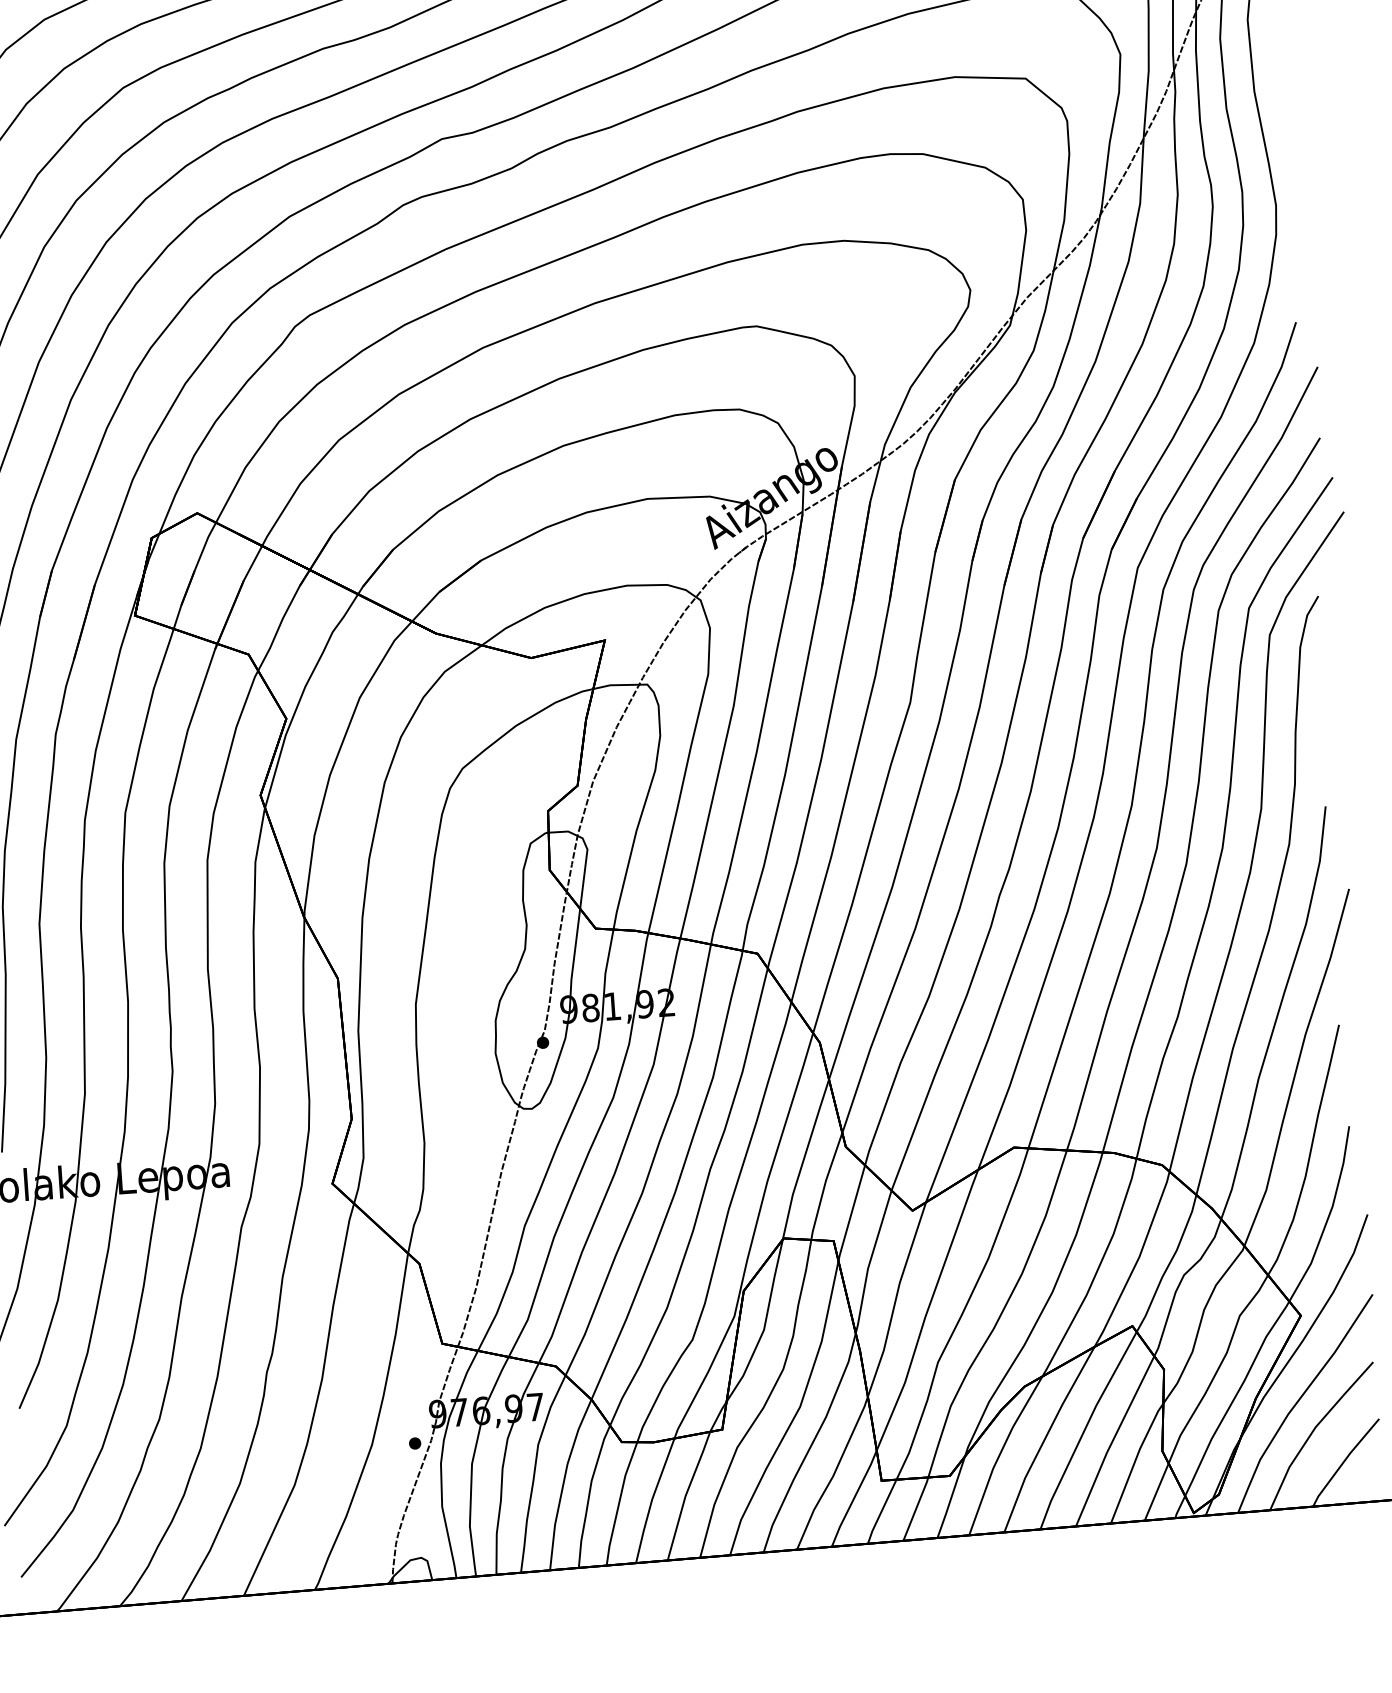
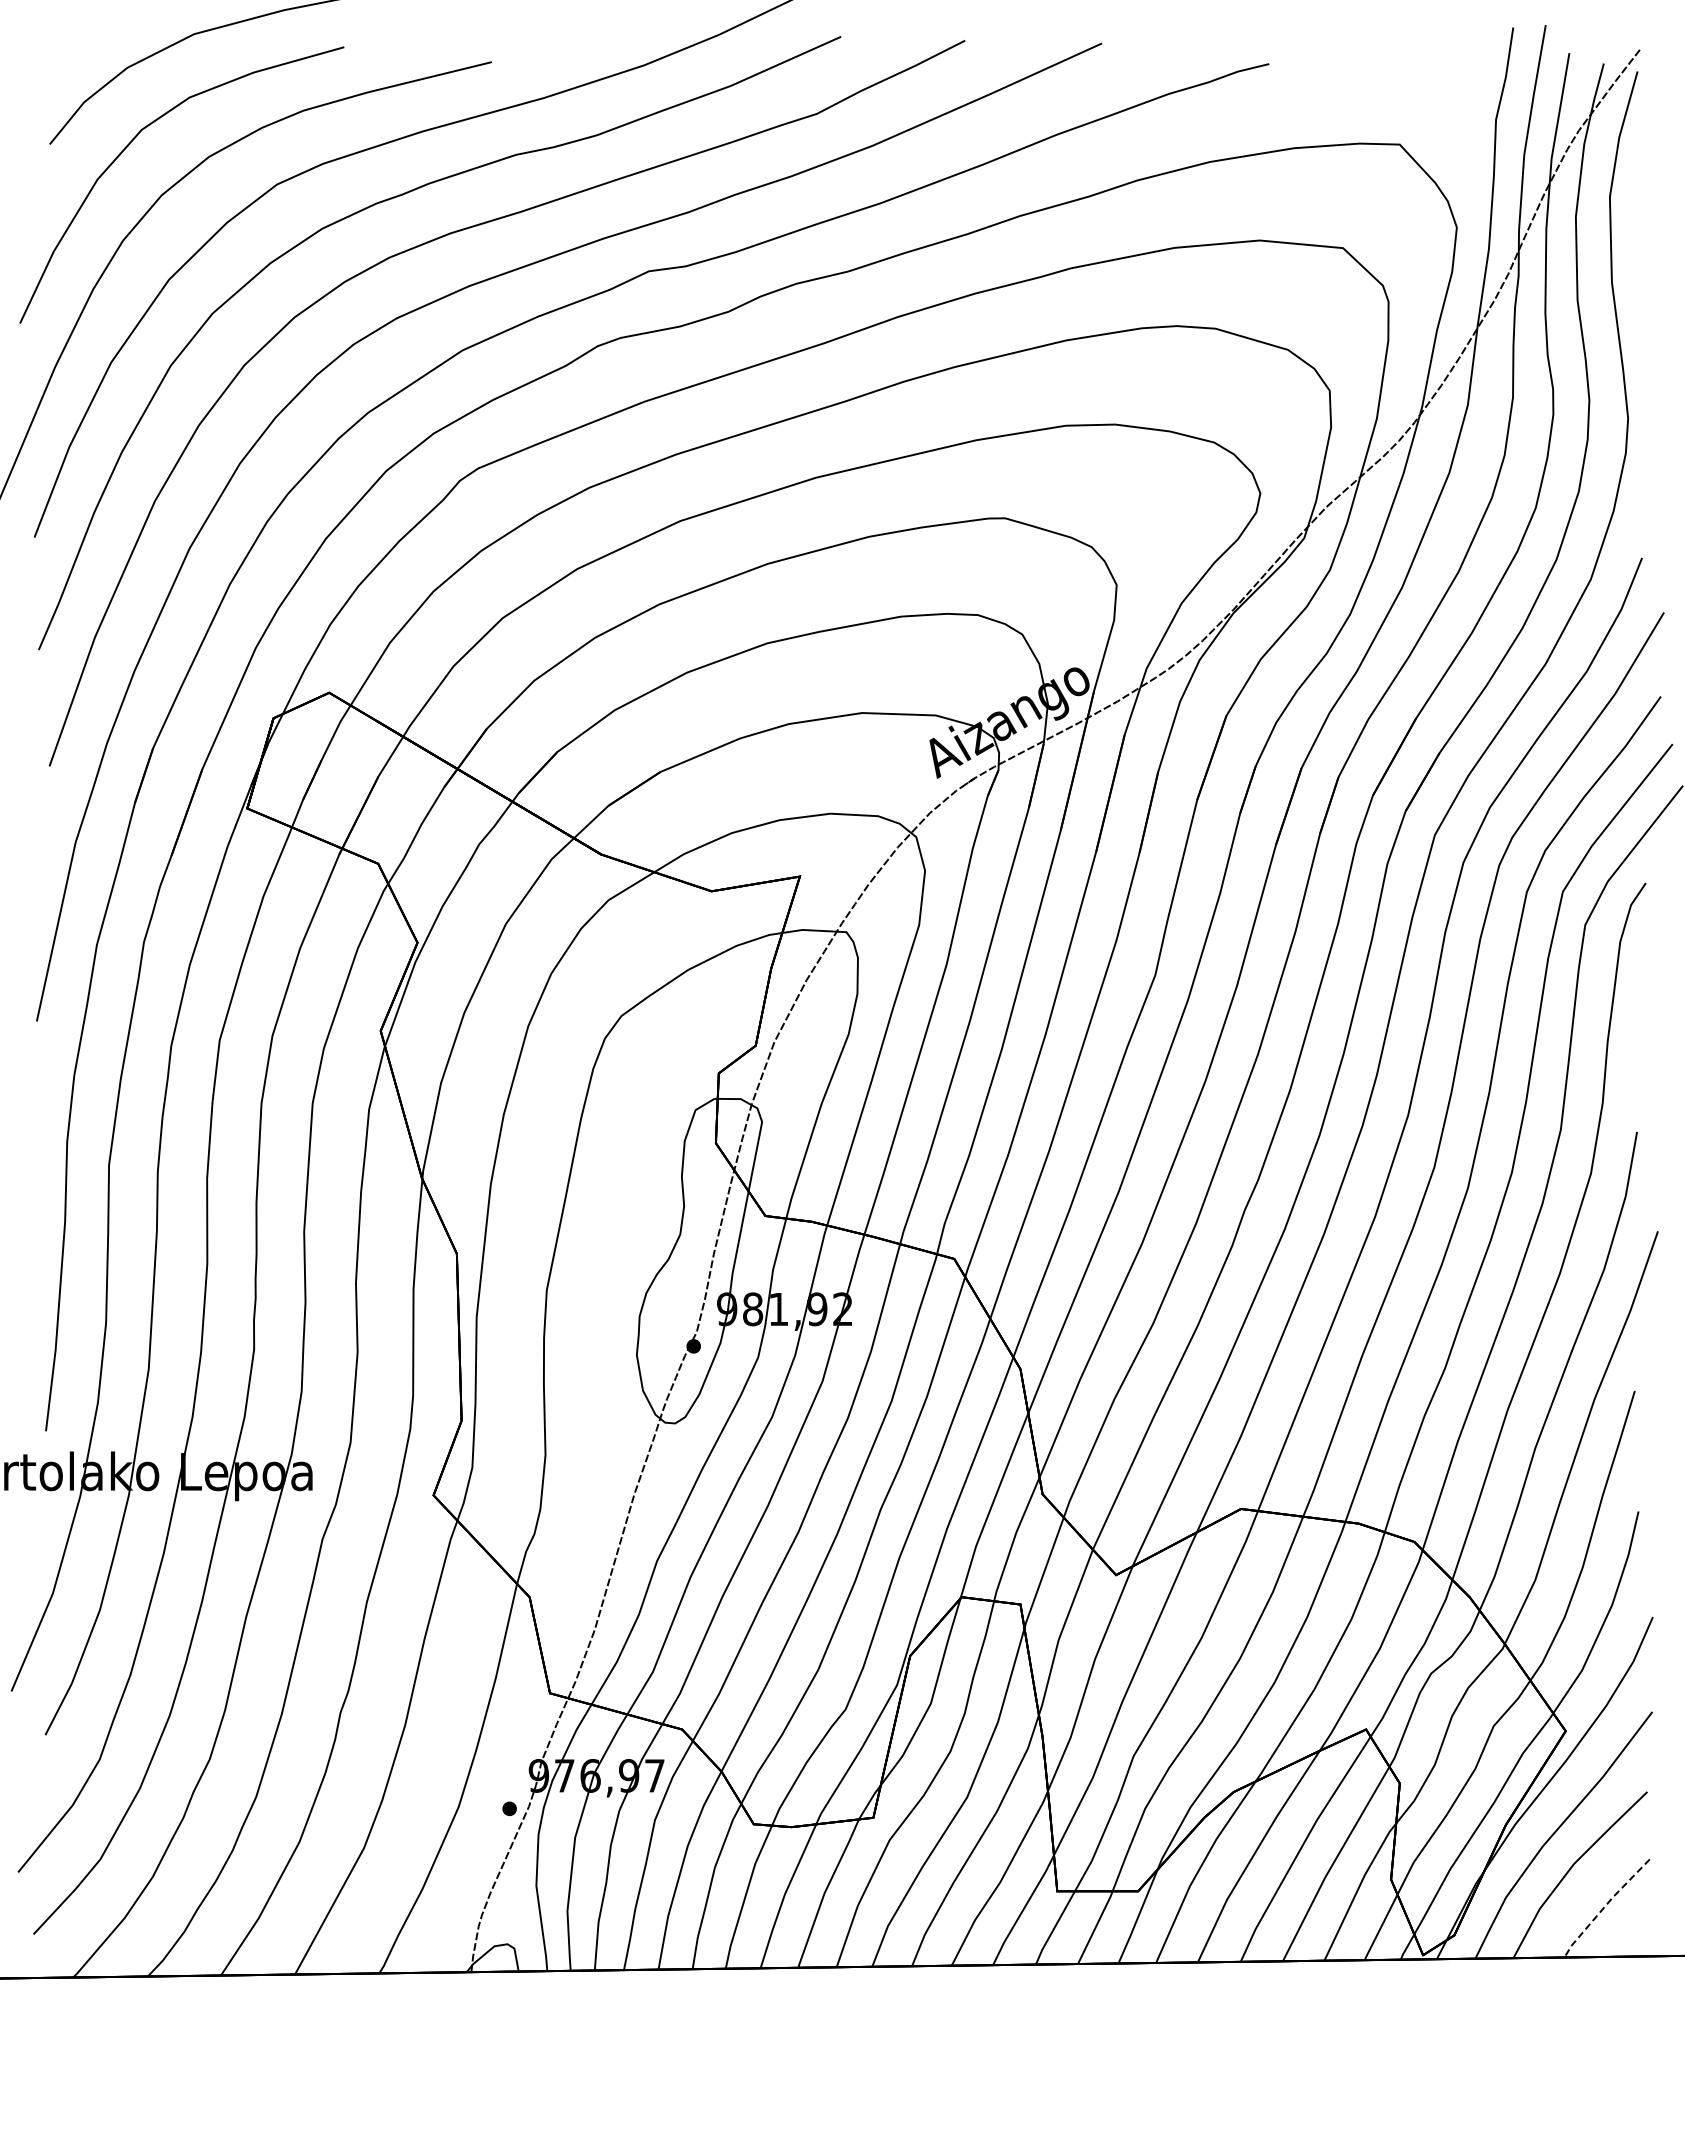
line: (1344, 1461) -> (1605, 1906), solid -> dashed

